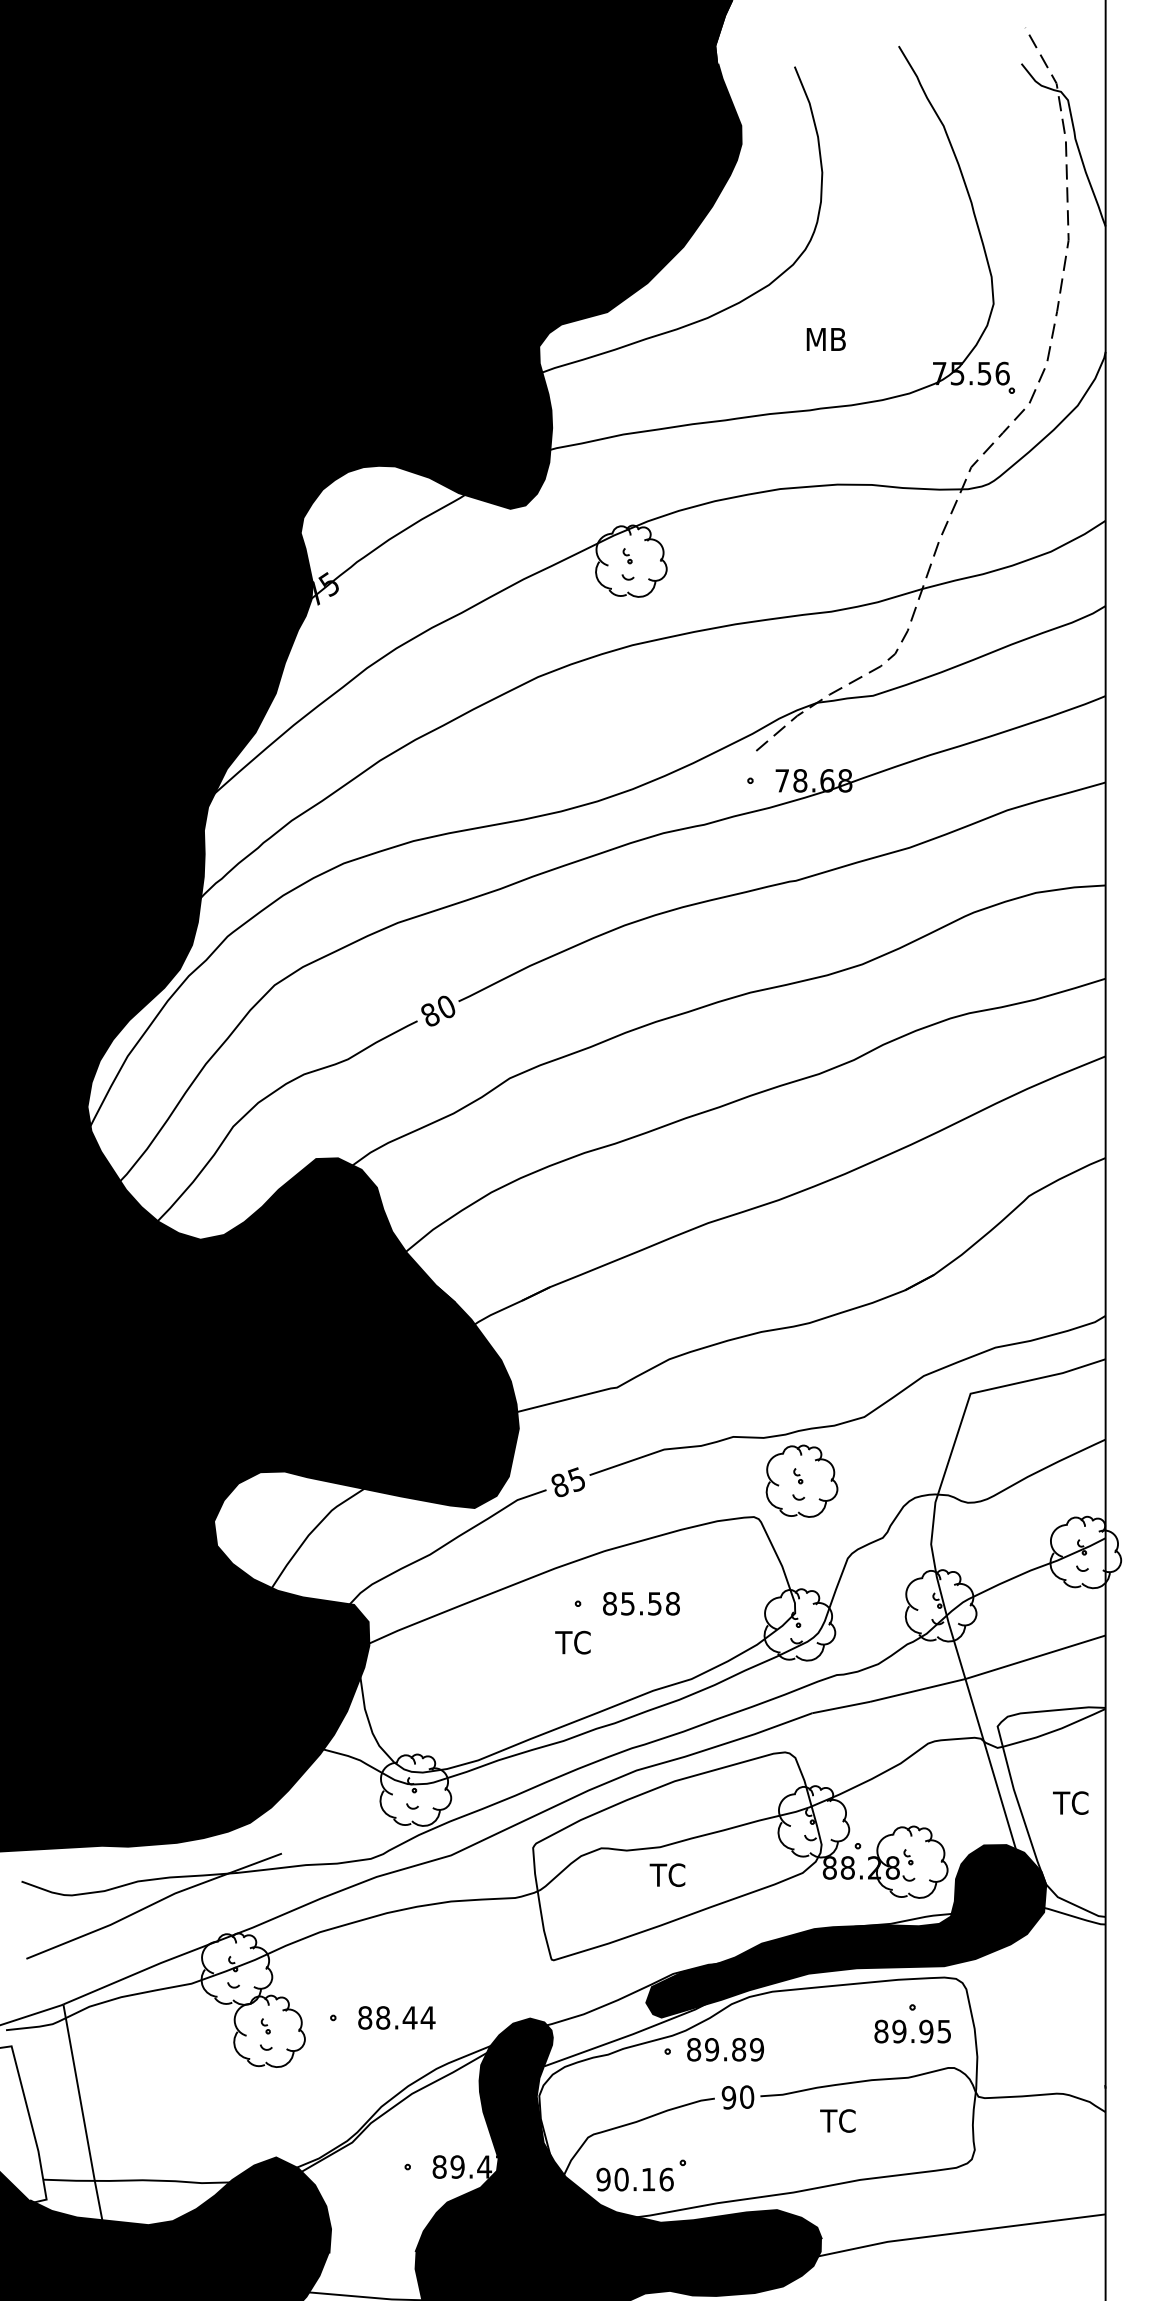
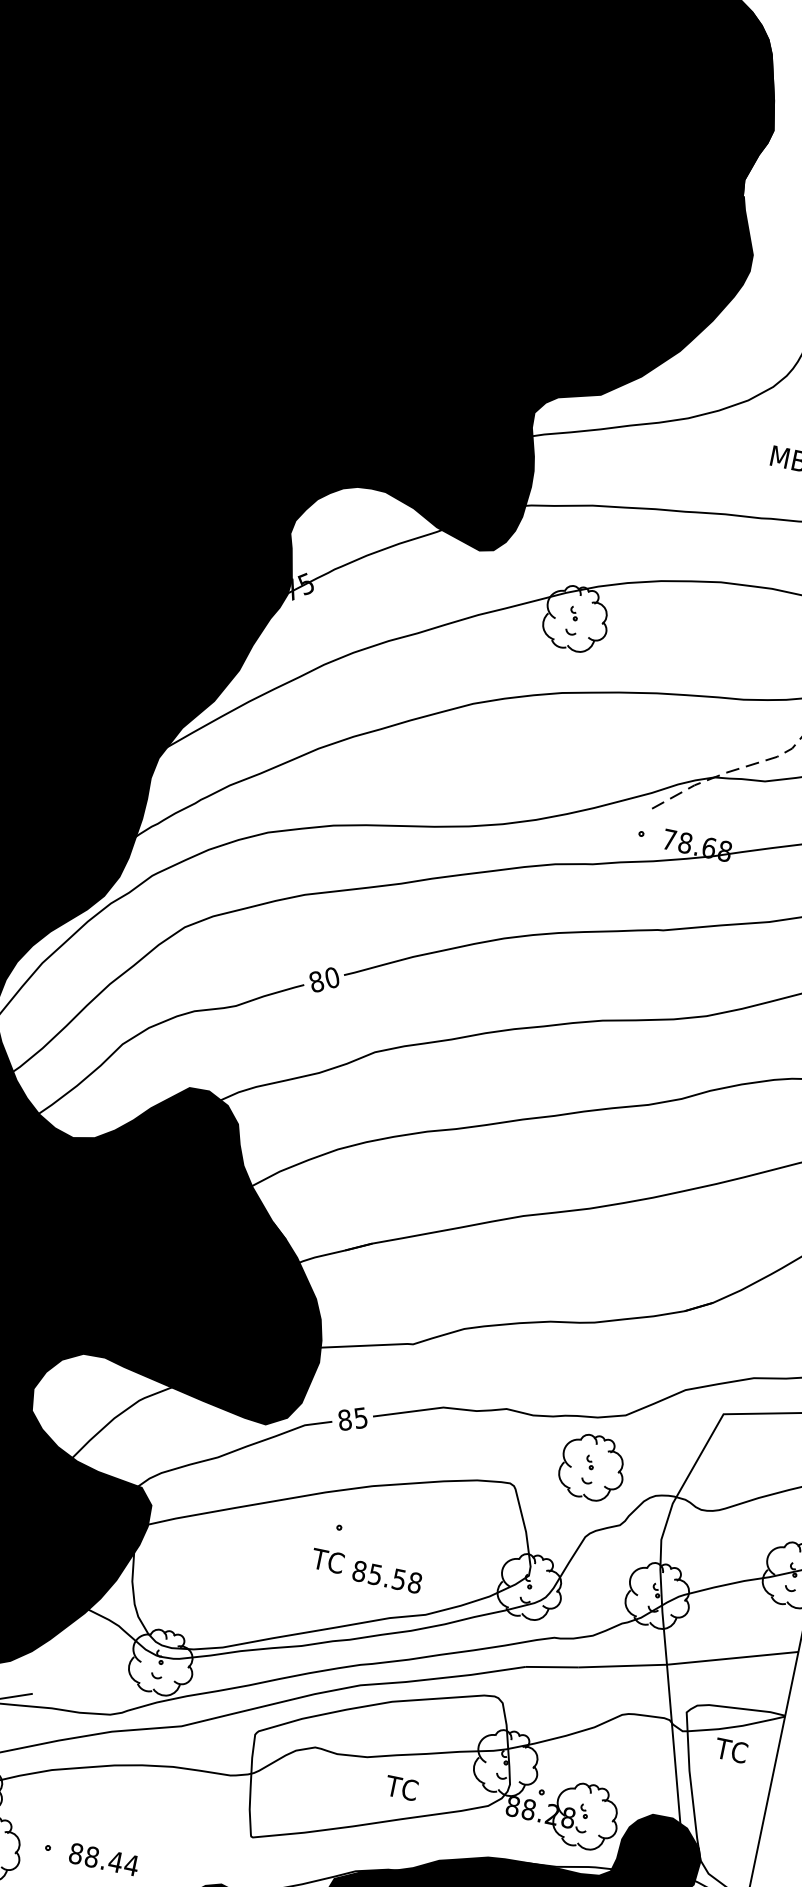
part: (801, 1480) -> (592, 1466), moved
text: (641, 1603) -> (387, 1576), moved
text: (1070, 1802) -> (731, 1750), moved
text: (667, 1874) -> (401, 1787), moved

